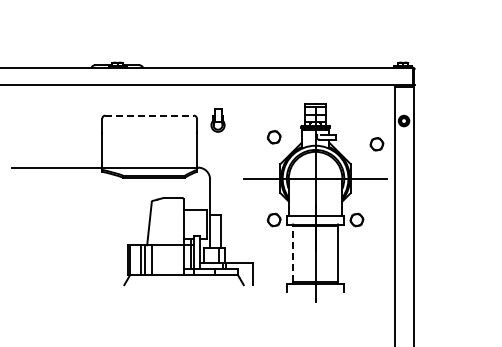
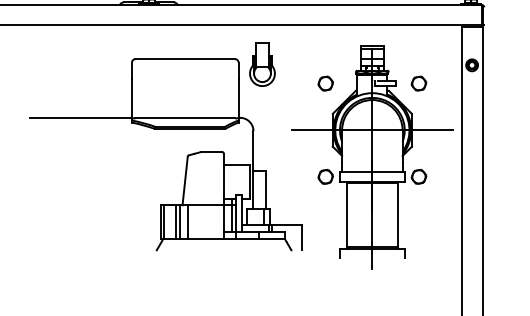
line: (150, 115) -> (186, 59), dashed -> solid
part: (217, 120) -> (261, 64), size x1.67
part: (376, 144) -> (418, 83), moved
line: (293, 253) -> (347, 214), dashed -> solid

